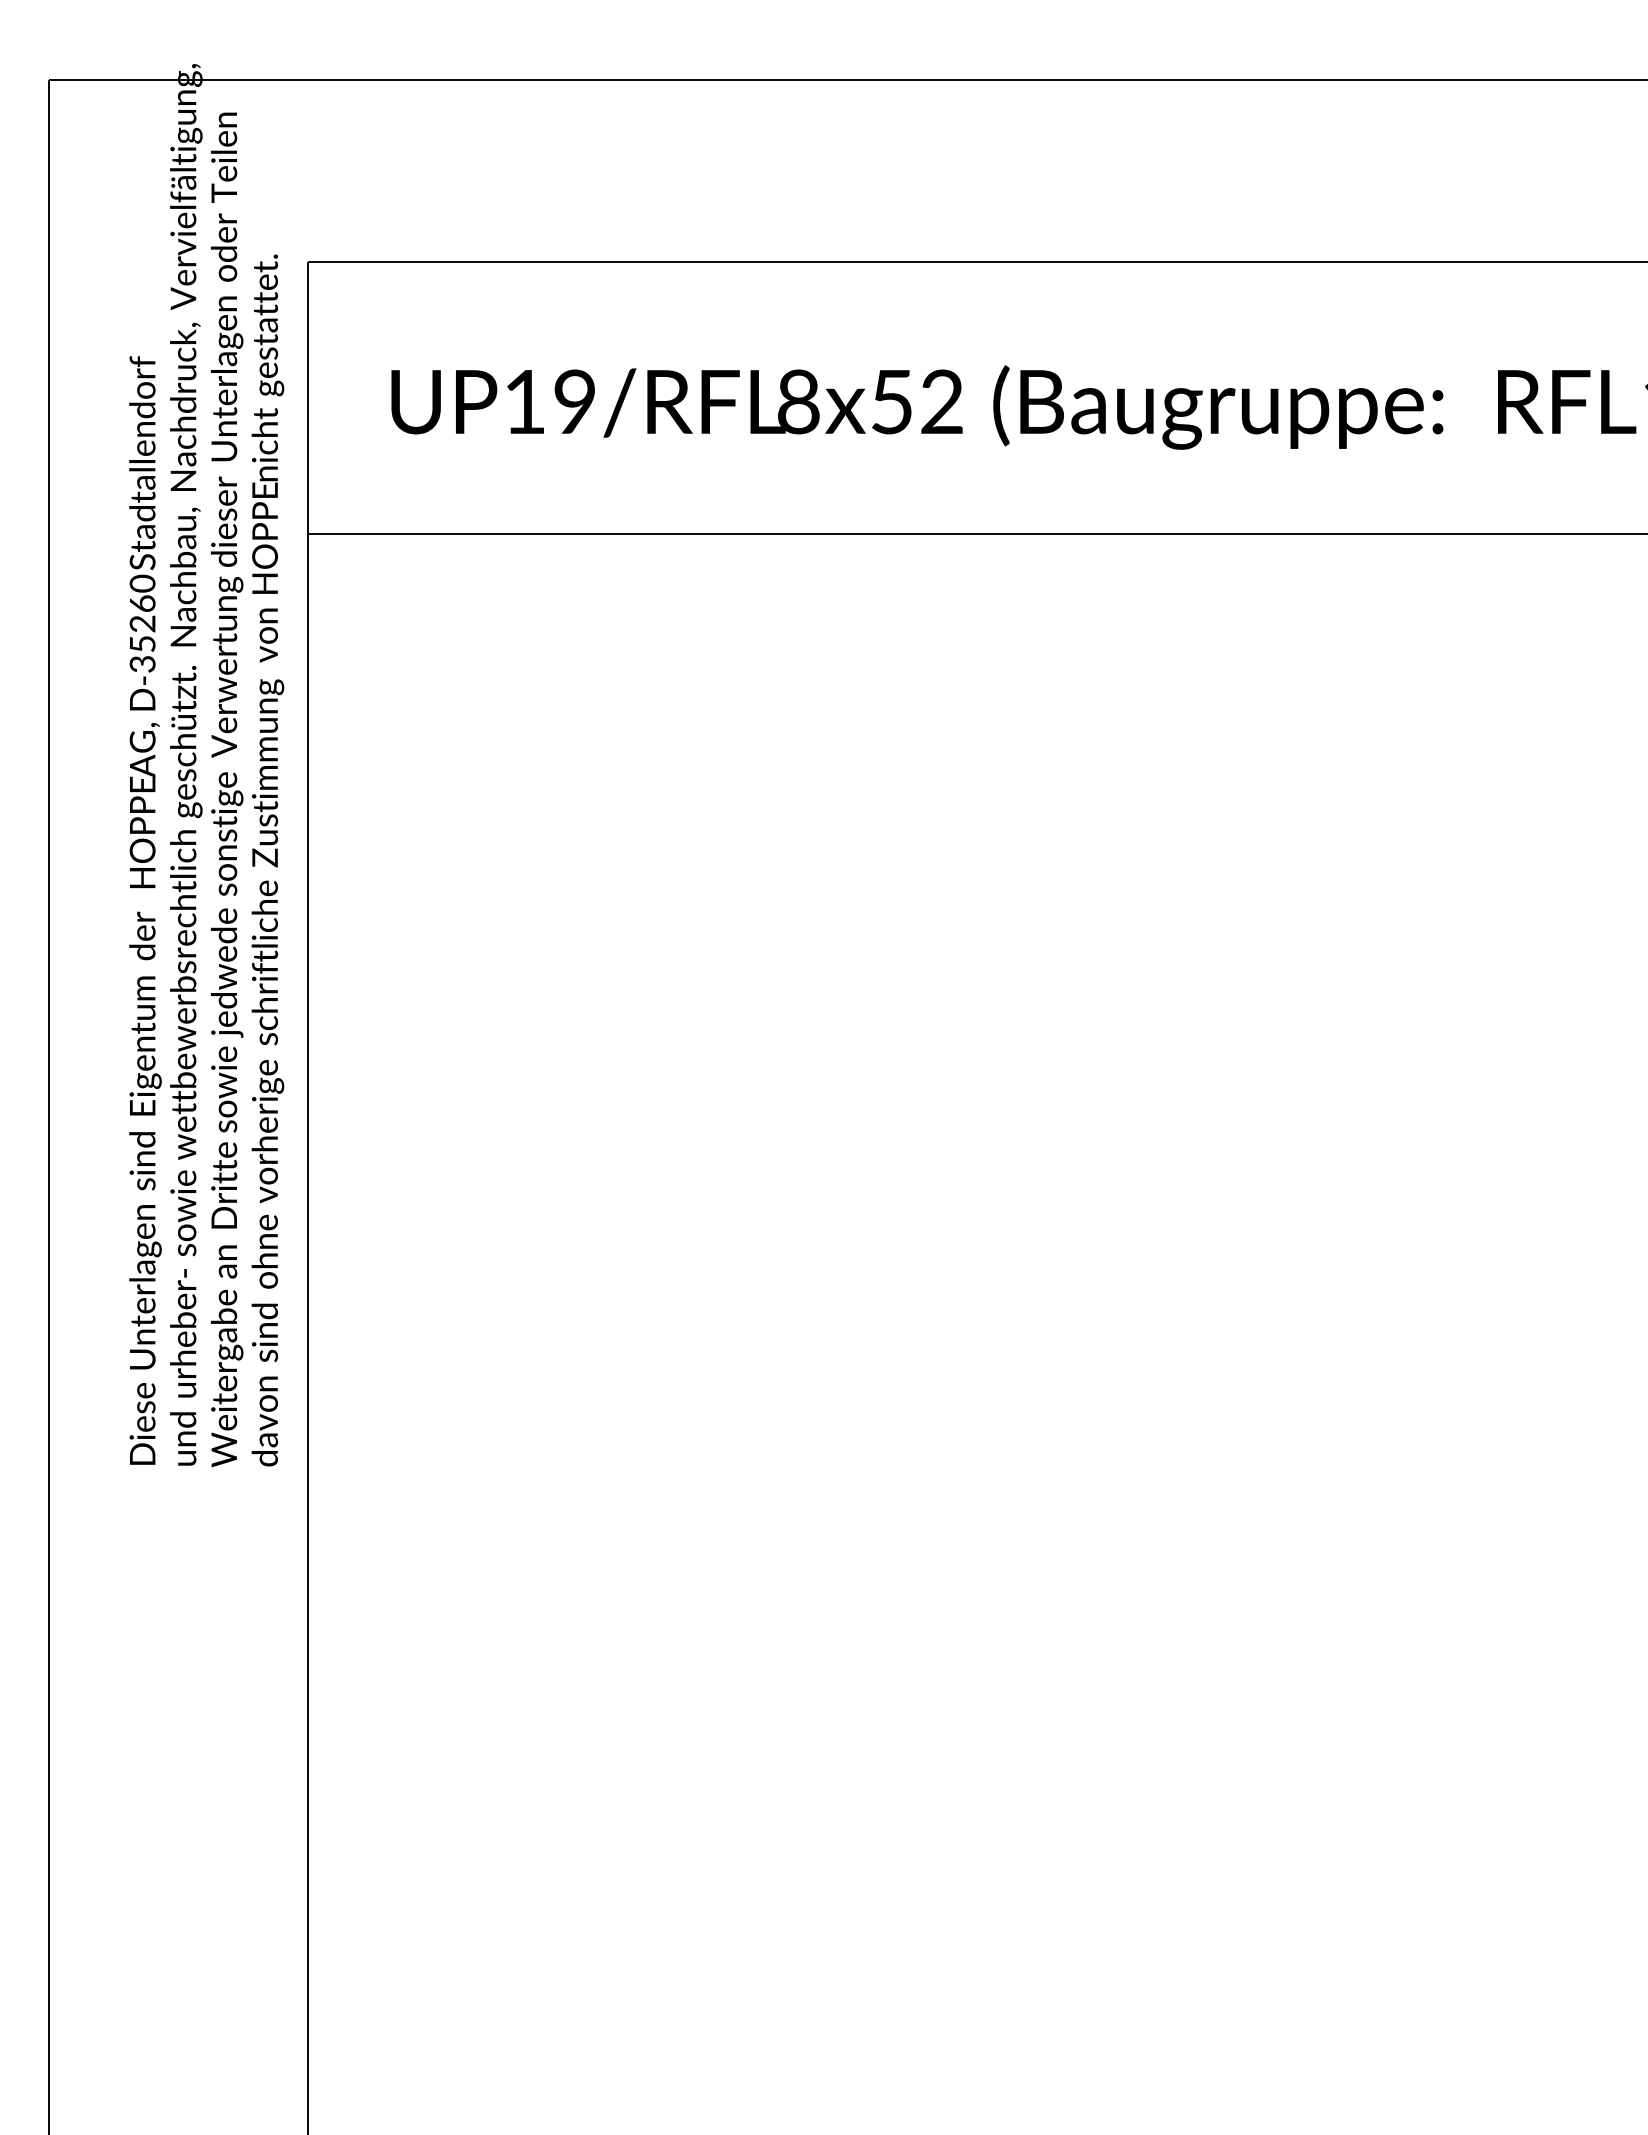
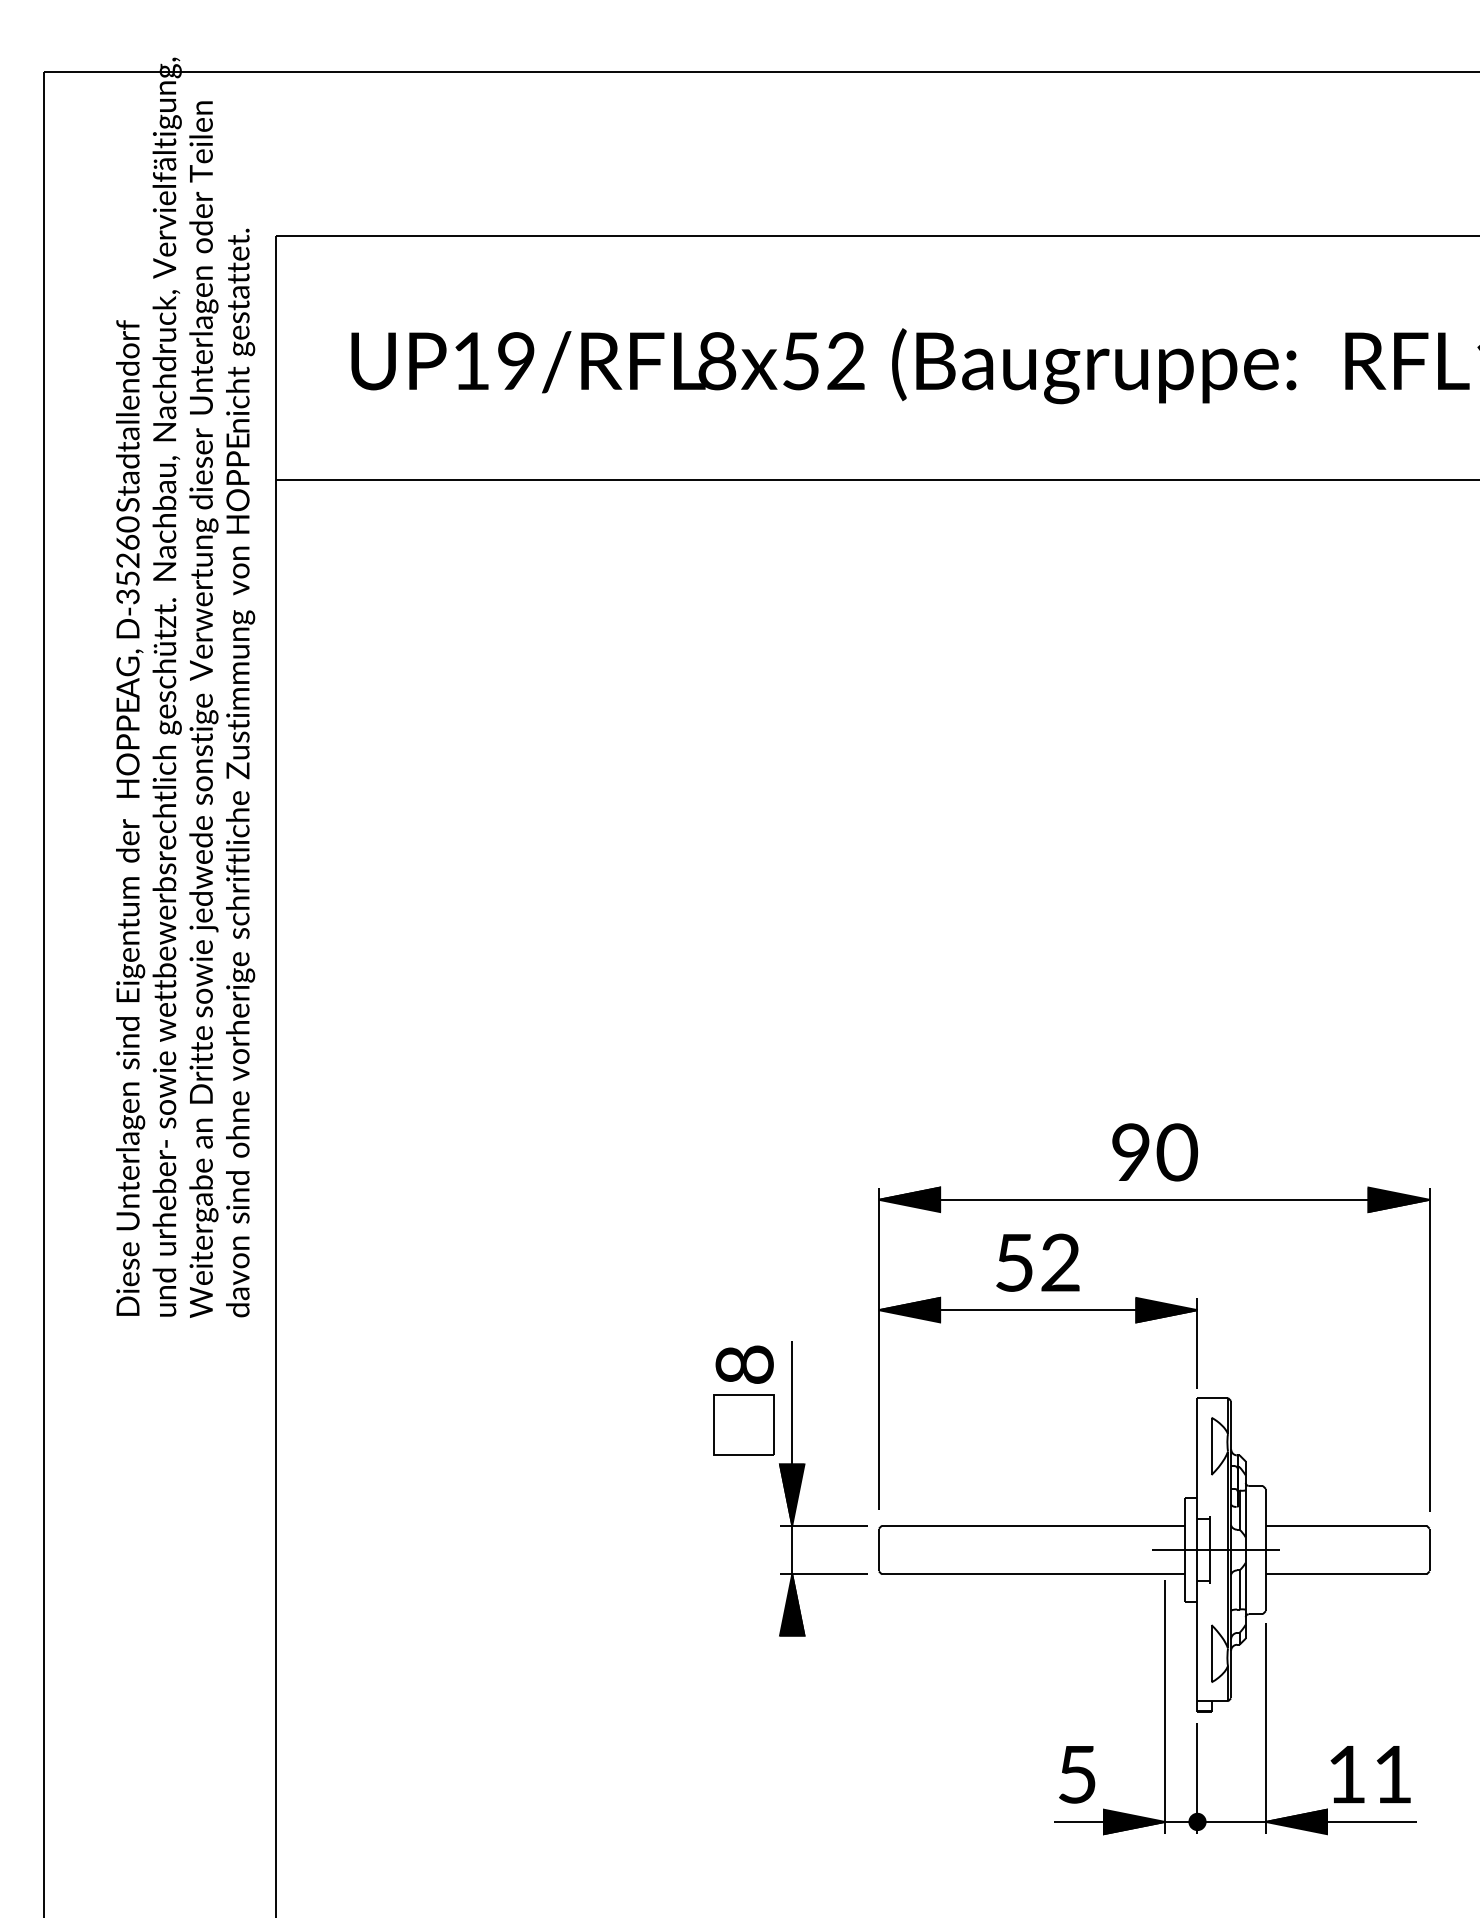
part: (1193, 1697) -> (1071, 1524), added

